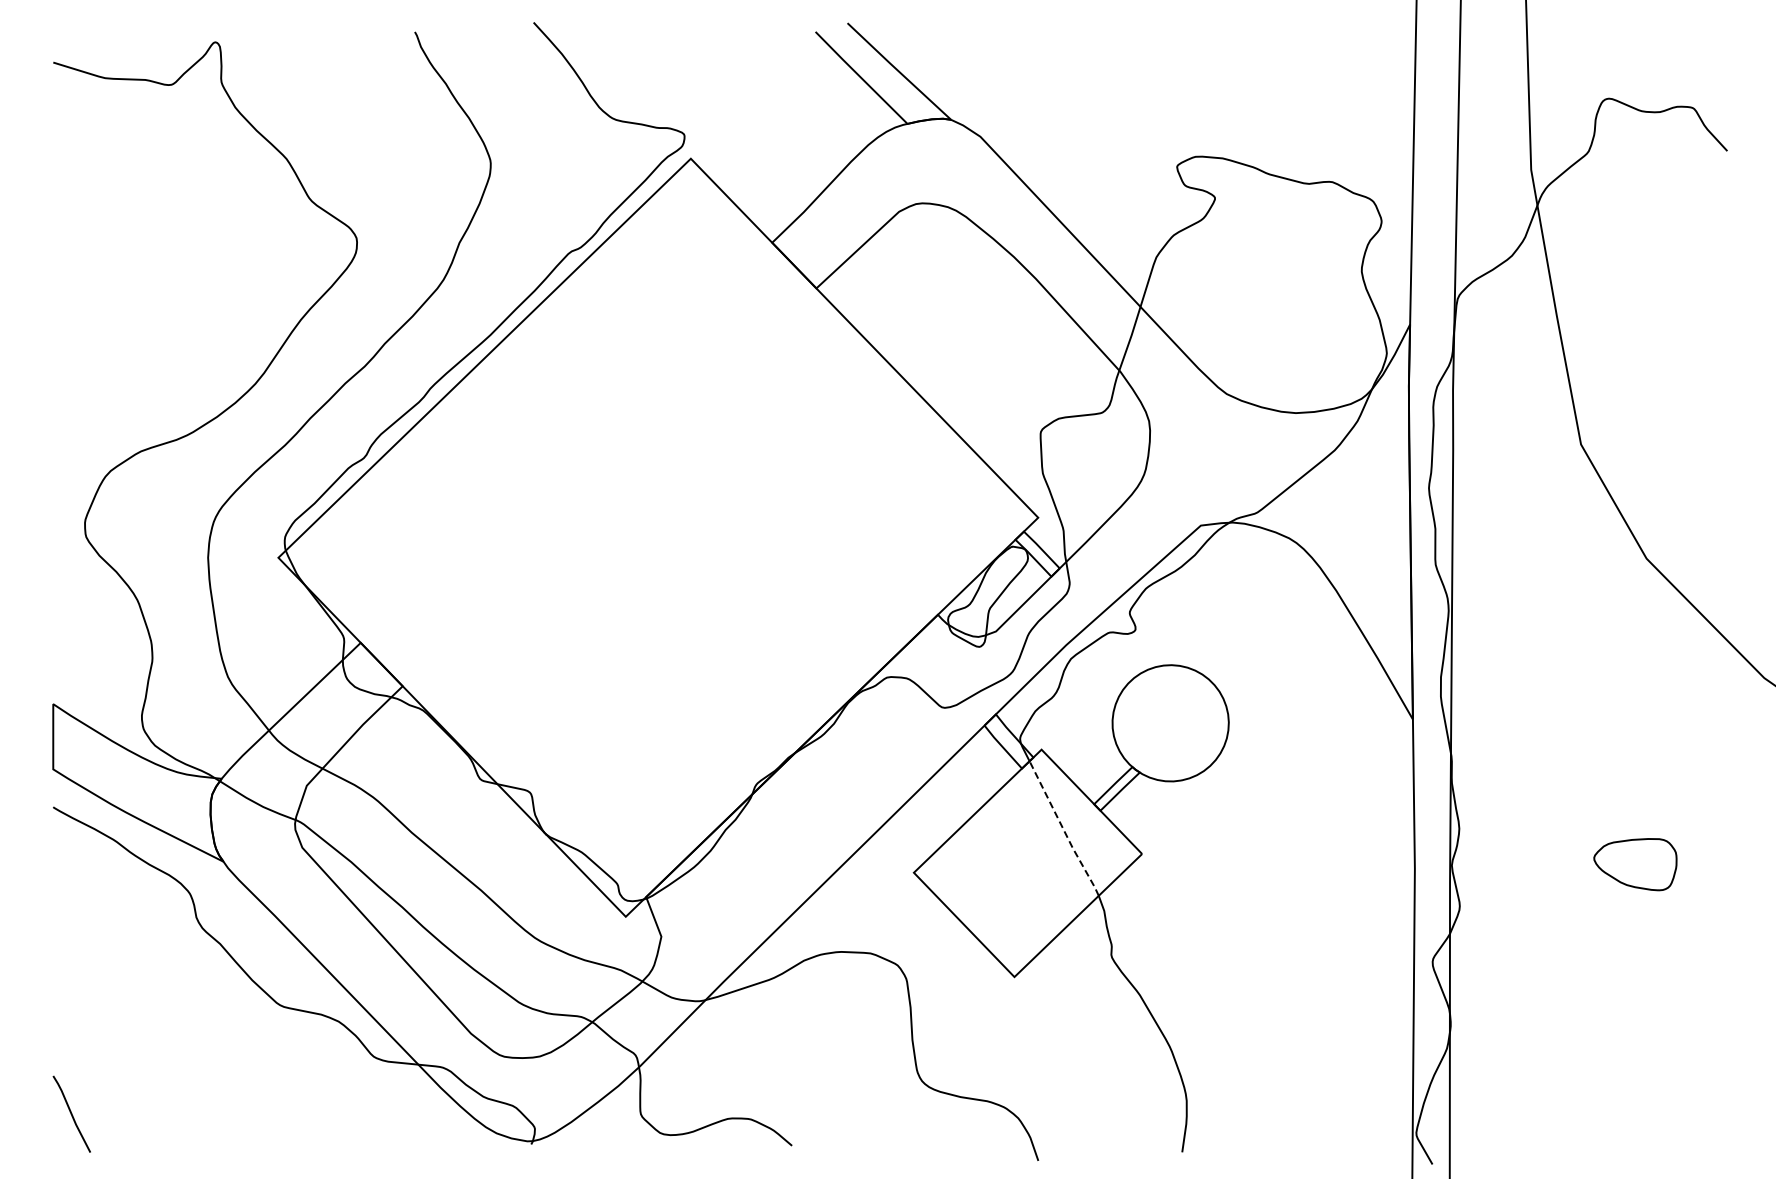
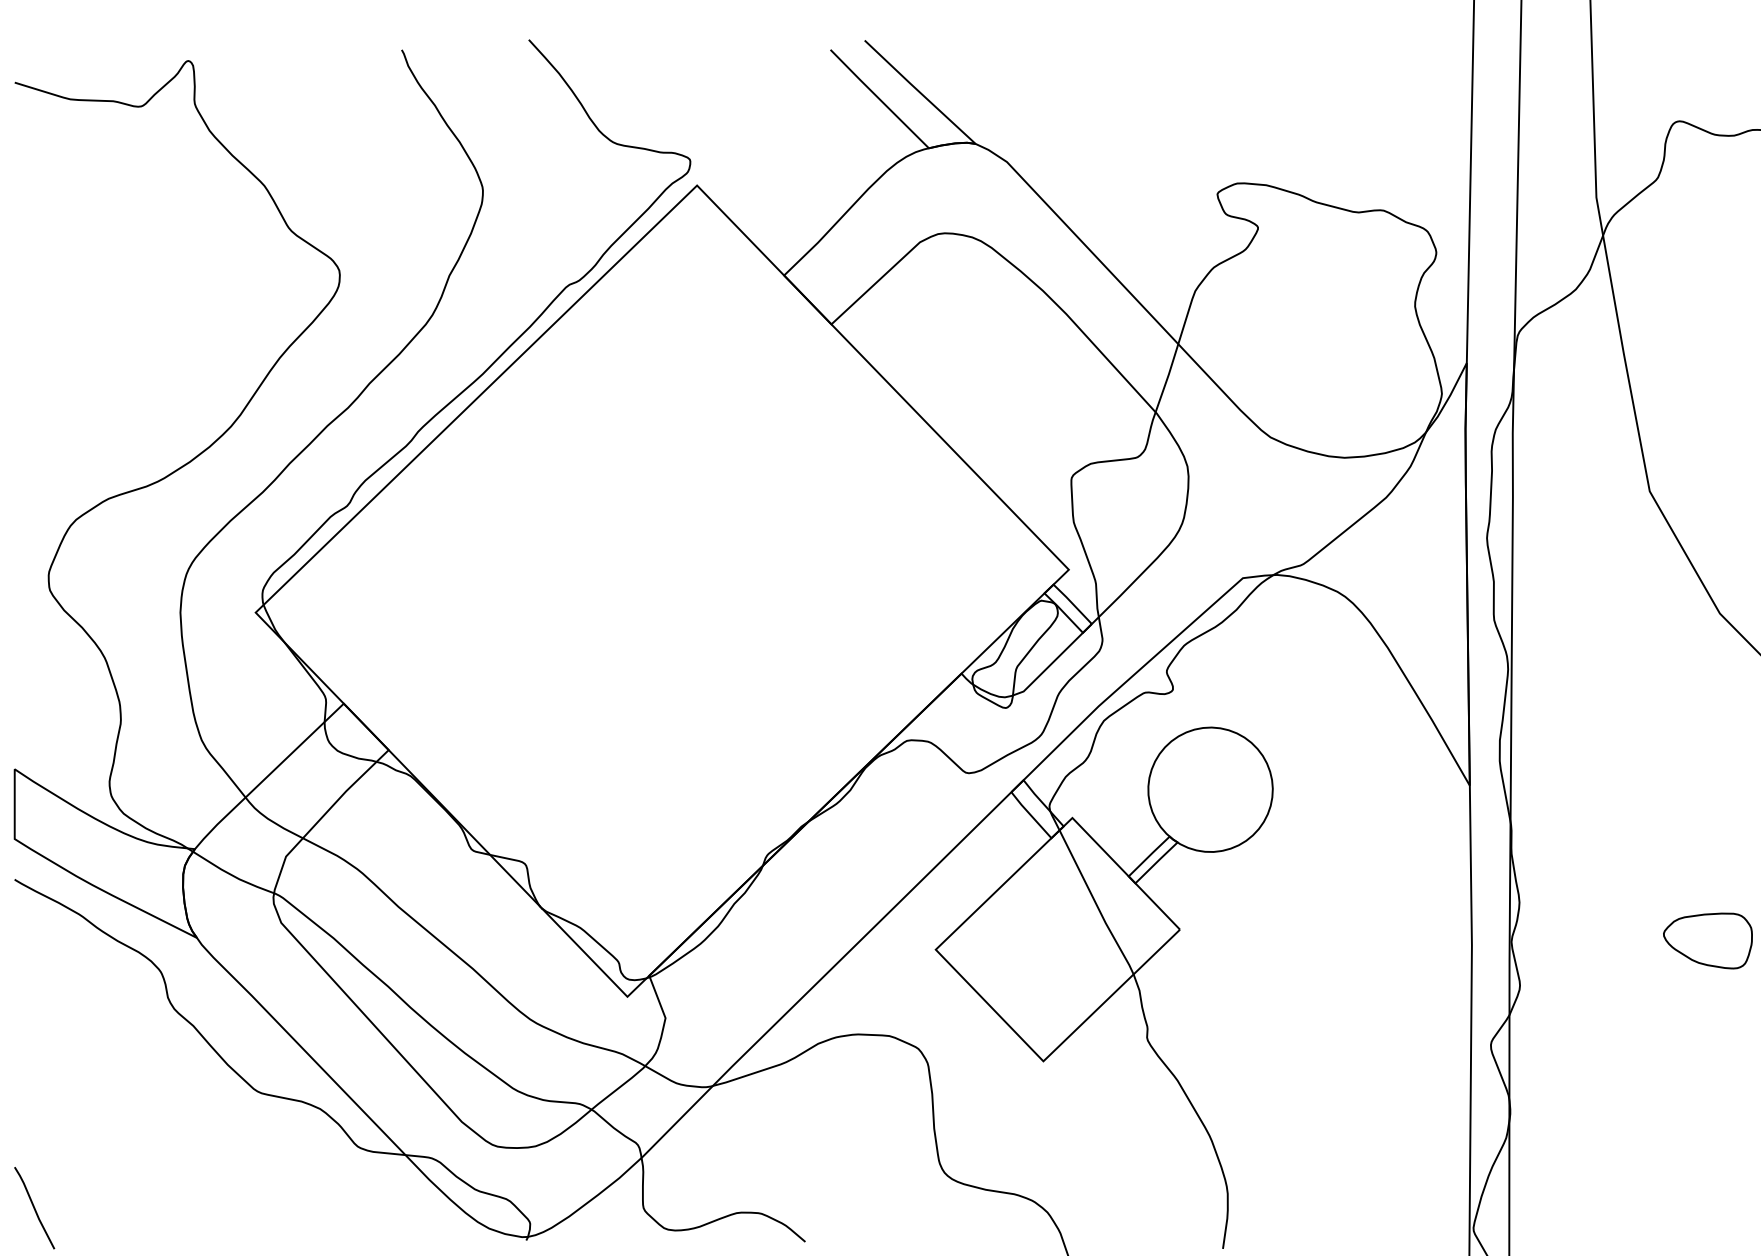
line: (1063, 830) -> (1095, 904), dashed -> solid

